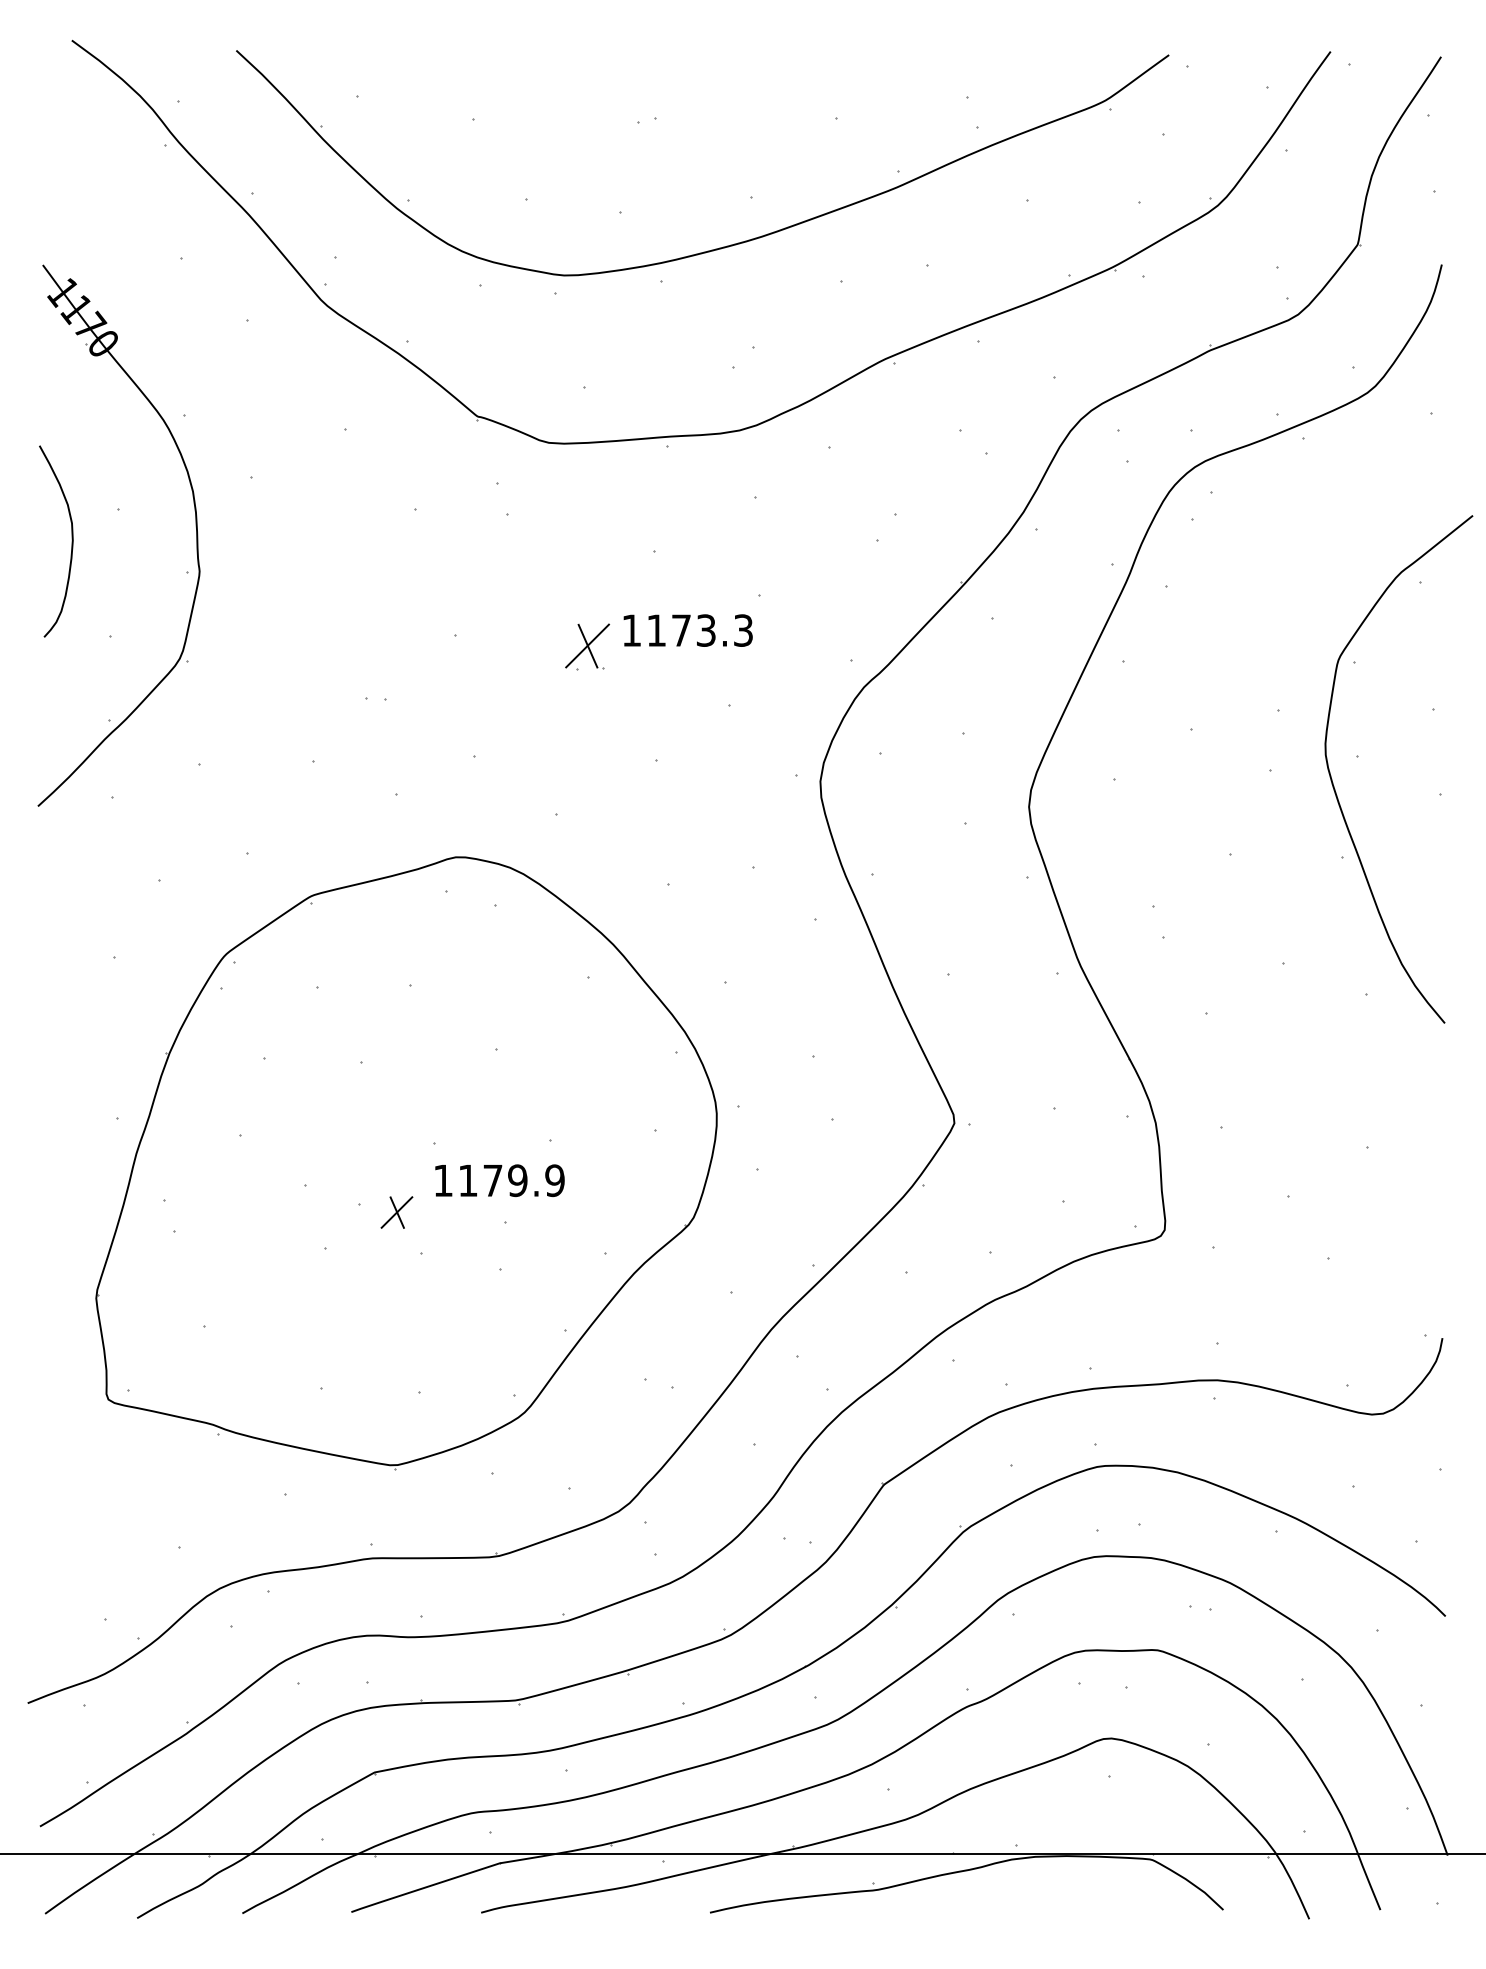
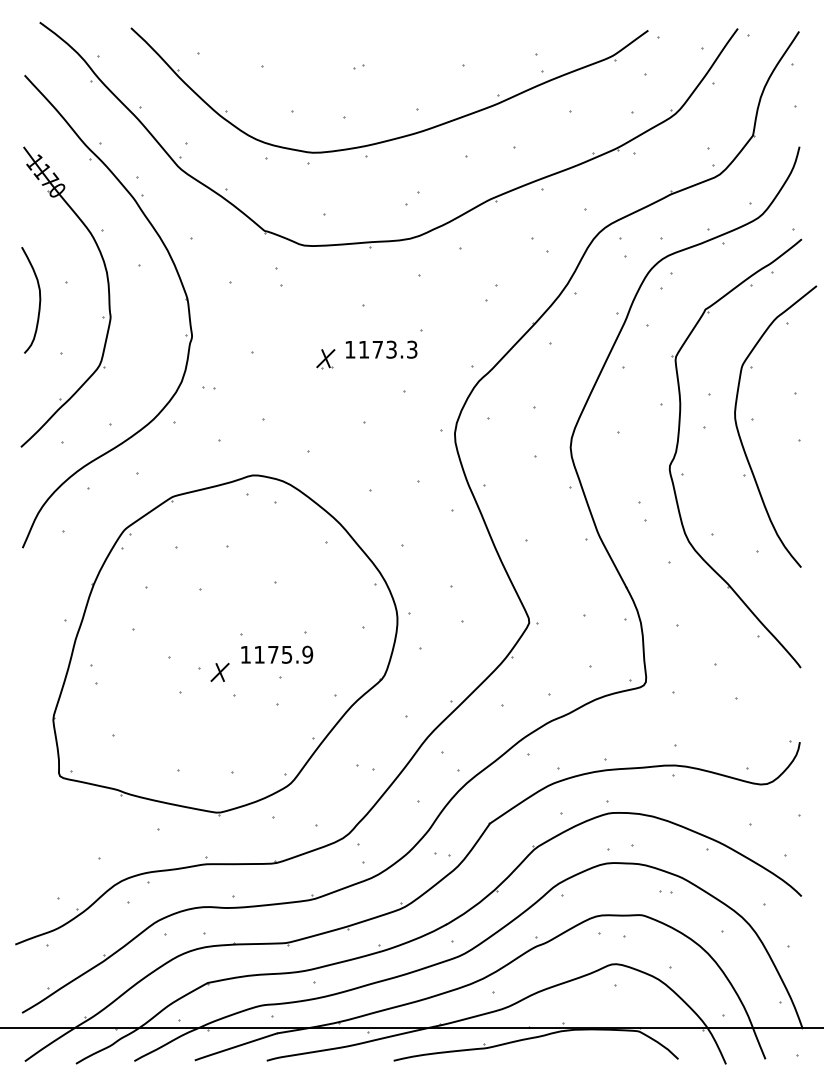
part: (323, 505) -> (179, 280), added
part: (587, 648) -> (325, 359), size x0.71
part: (1223, 803) -> (678, 445), added
text: (516, 1180) -> (286, 654), 1179.9 -> 1175.9

